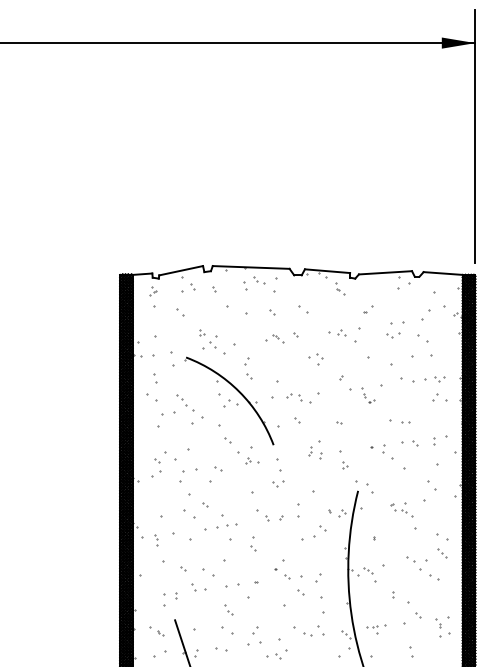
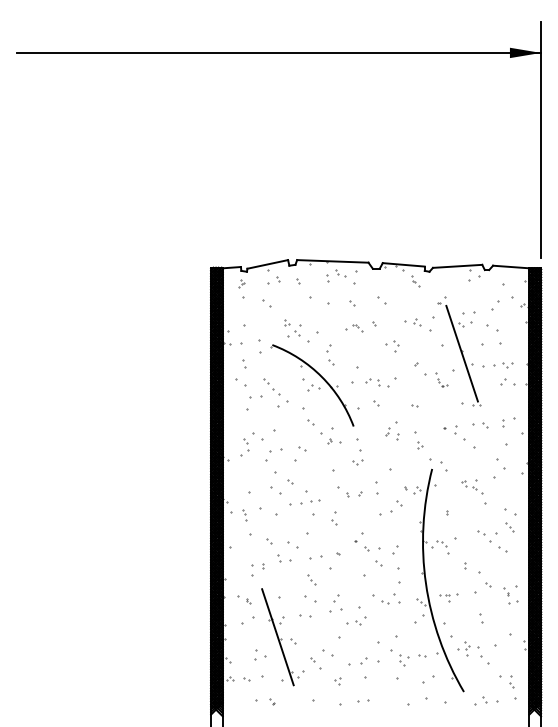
line: (389, 366) -> (461, 353), added

